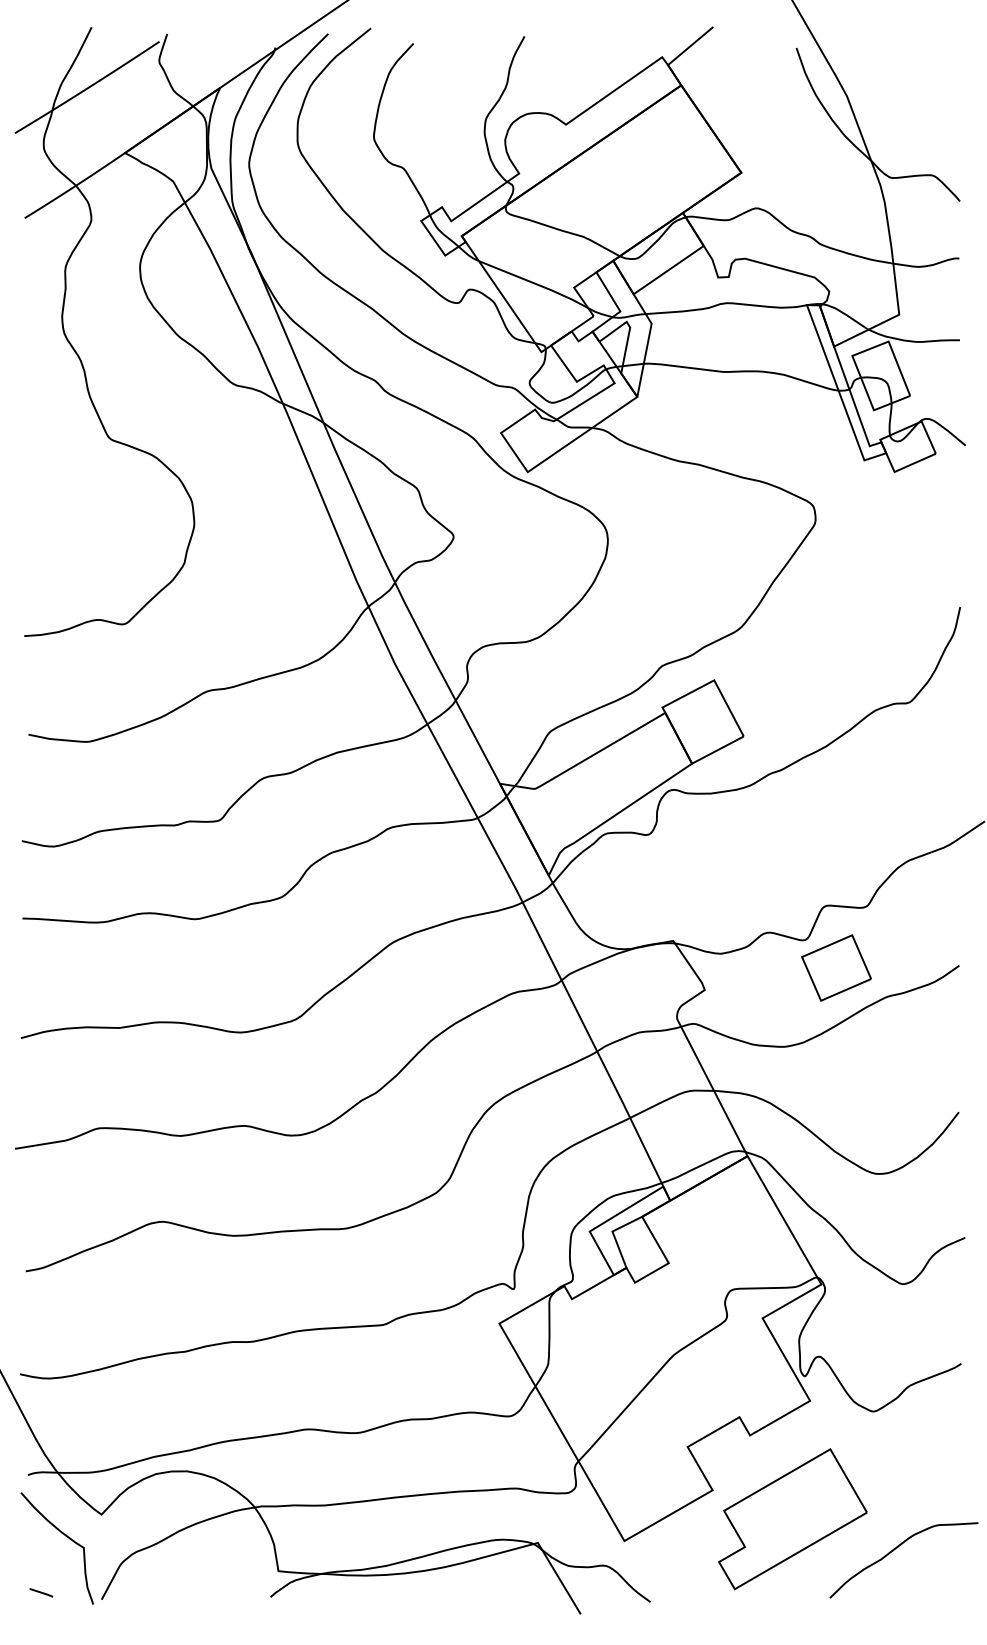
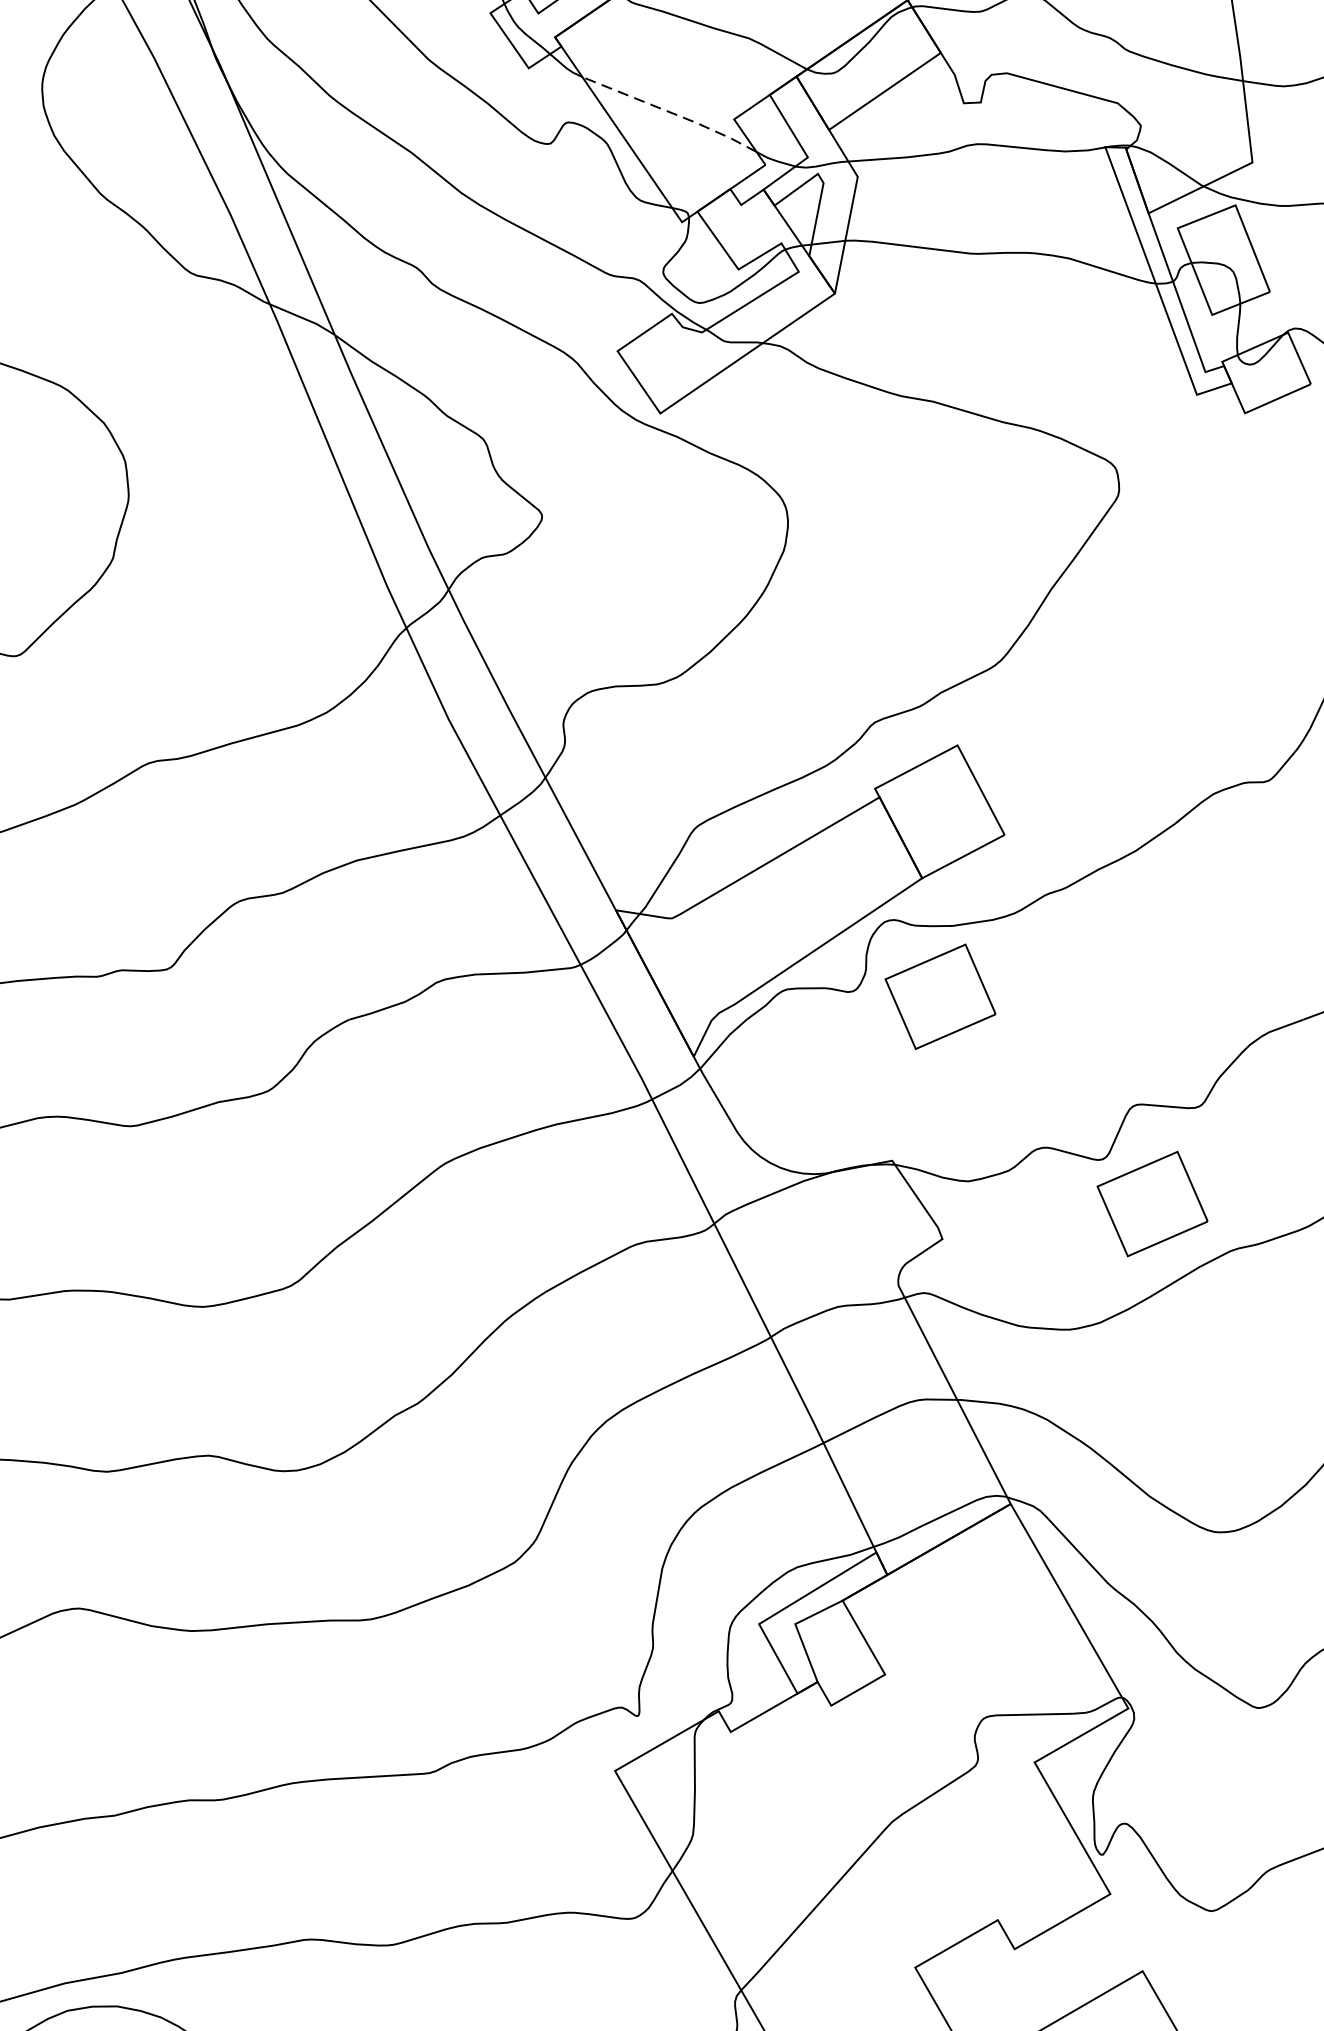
line: (534, 283) -> (671, 112), solid -> dashed
part: (703, 837) -> (940, 995), added

